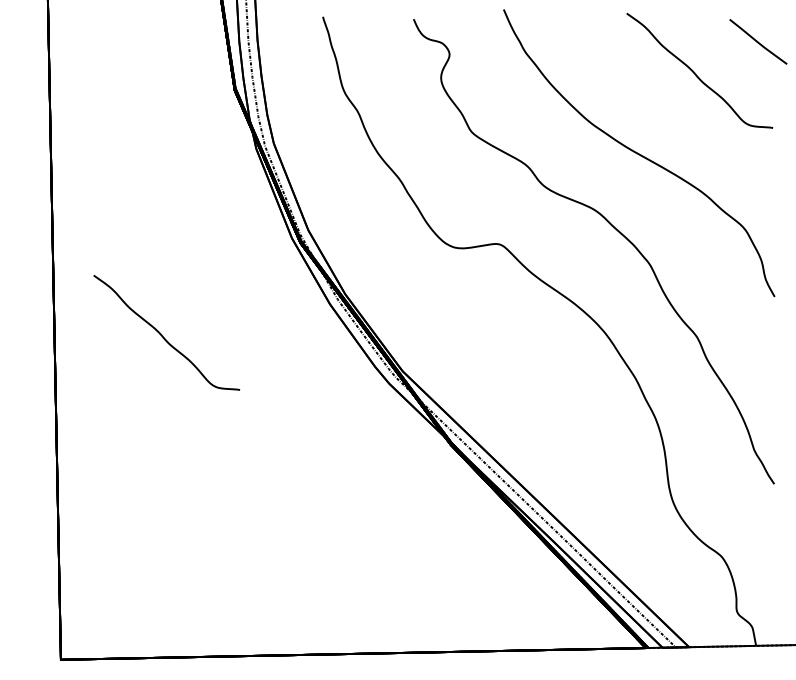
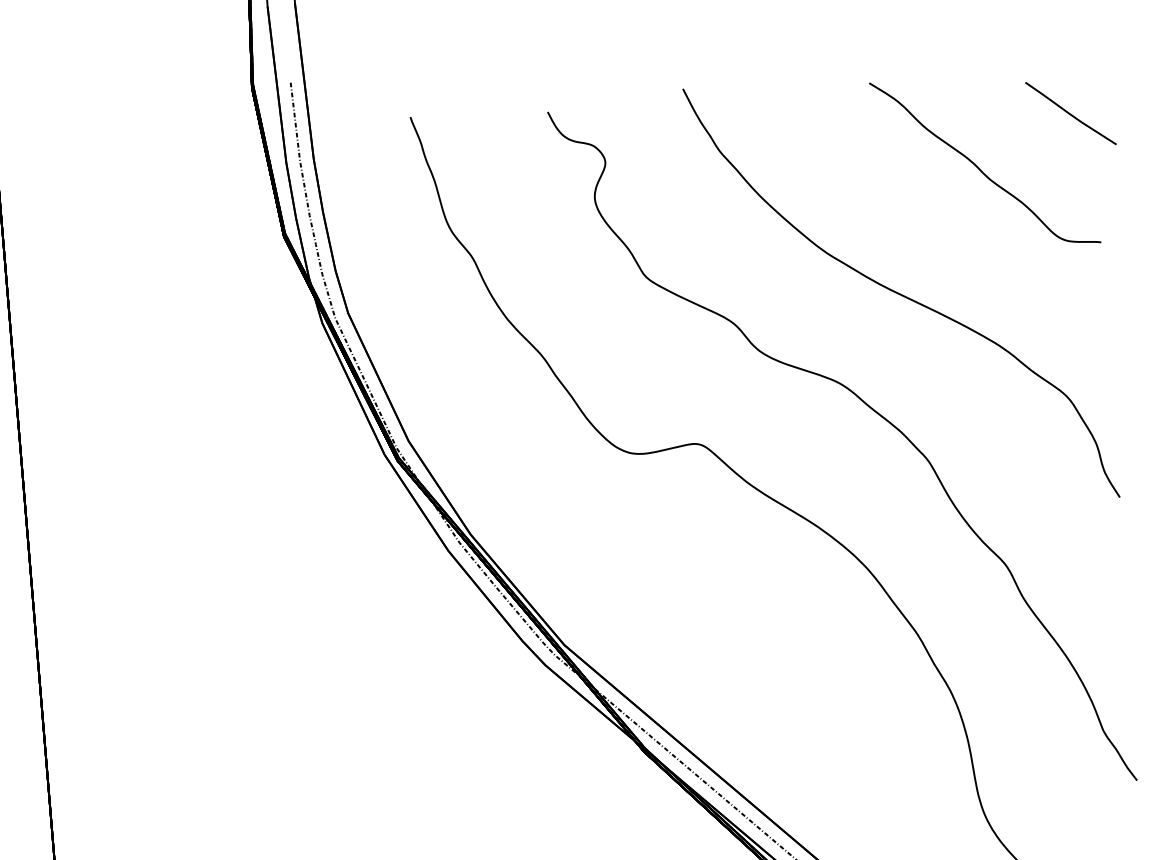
part: (166, 332) -> (203, 609), removed

